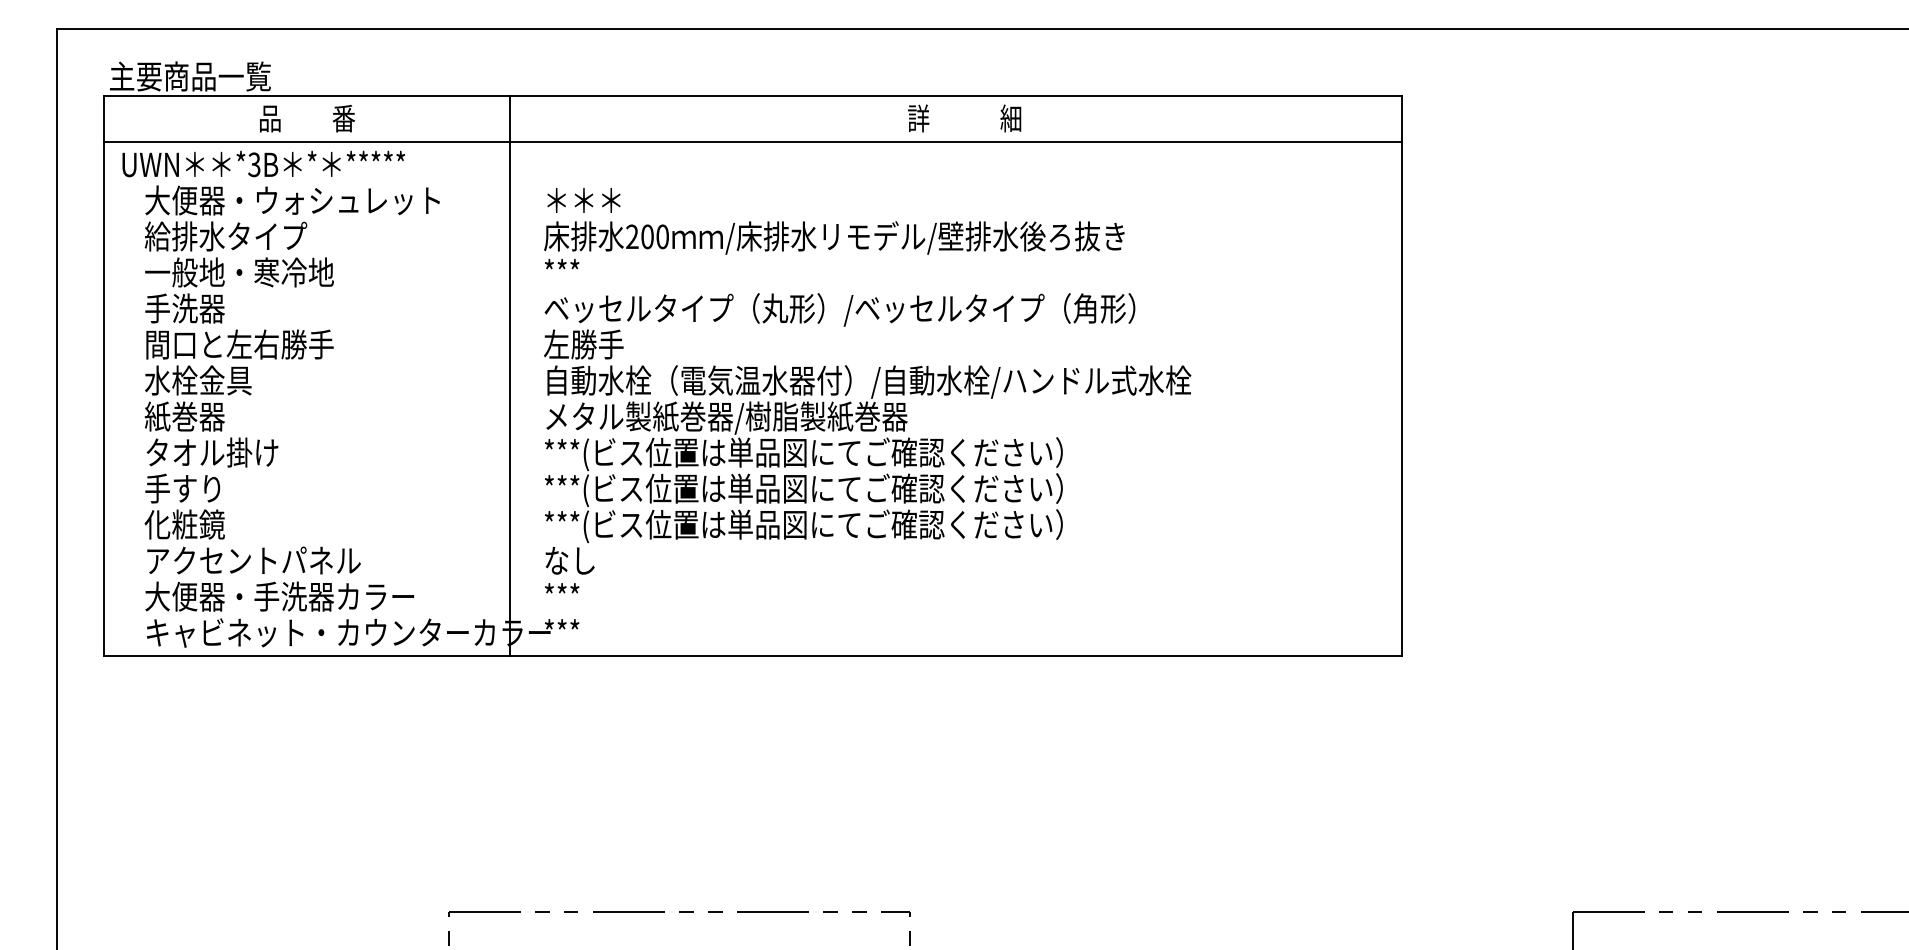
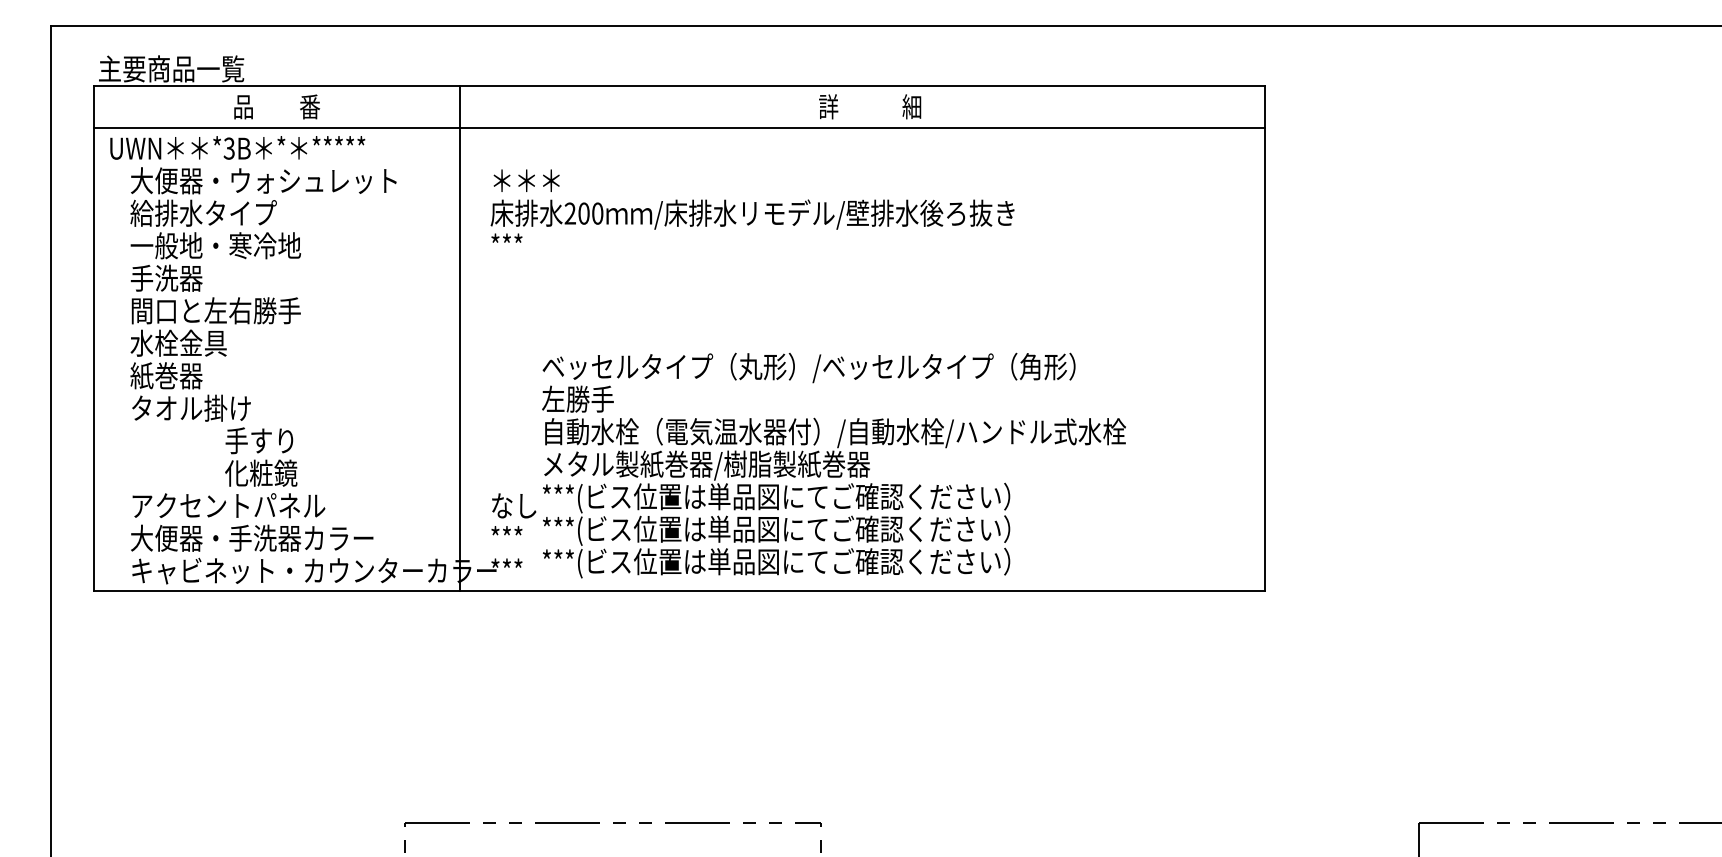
text: (867, 418) -> (833, 465), moved
text: (184, 506) -> (260, 456), moved

